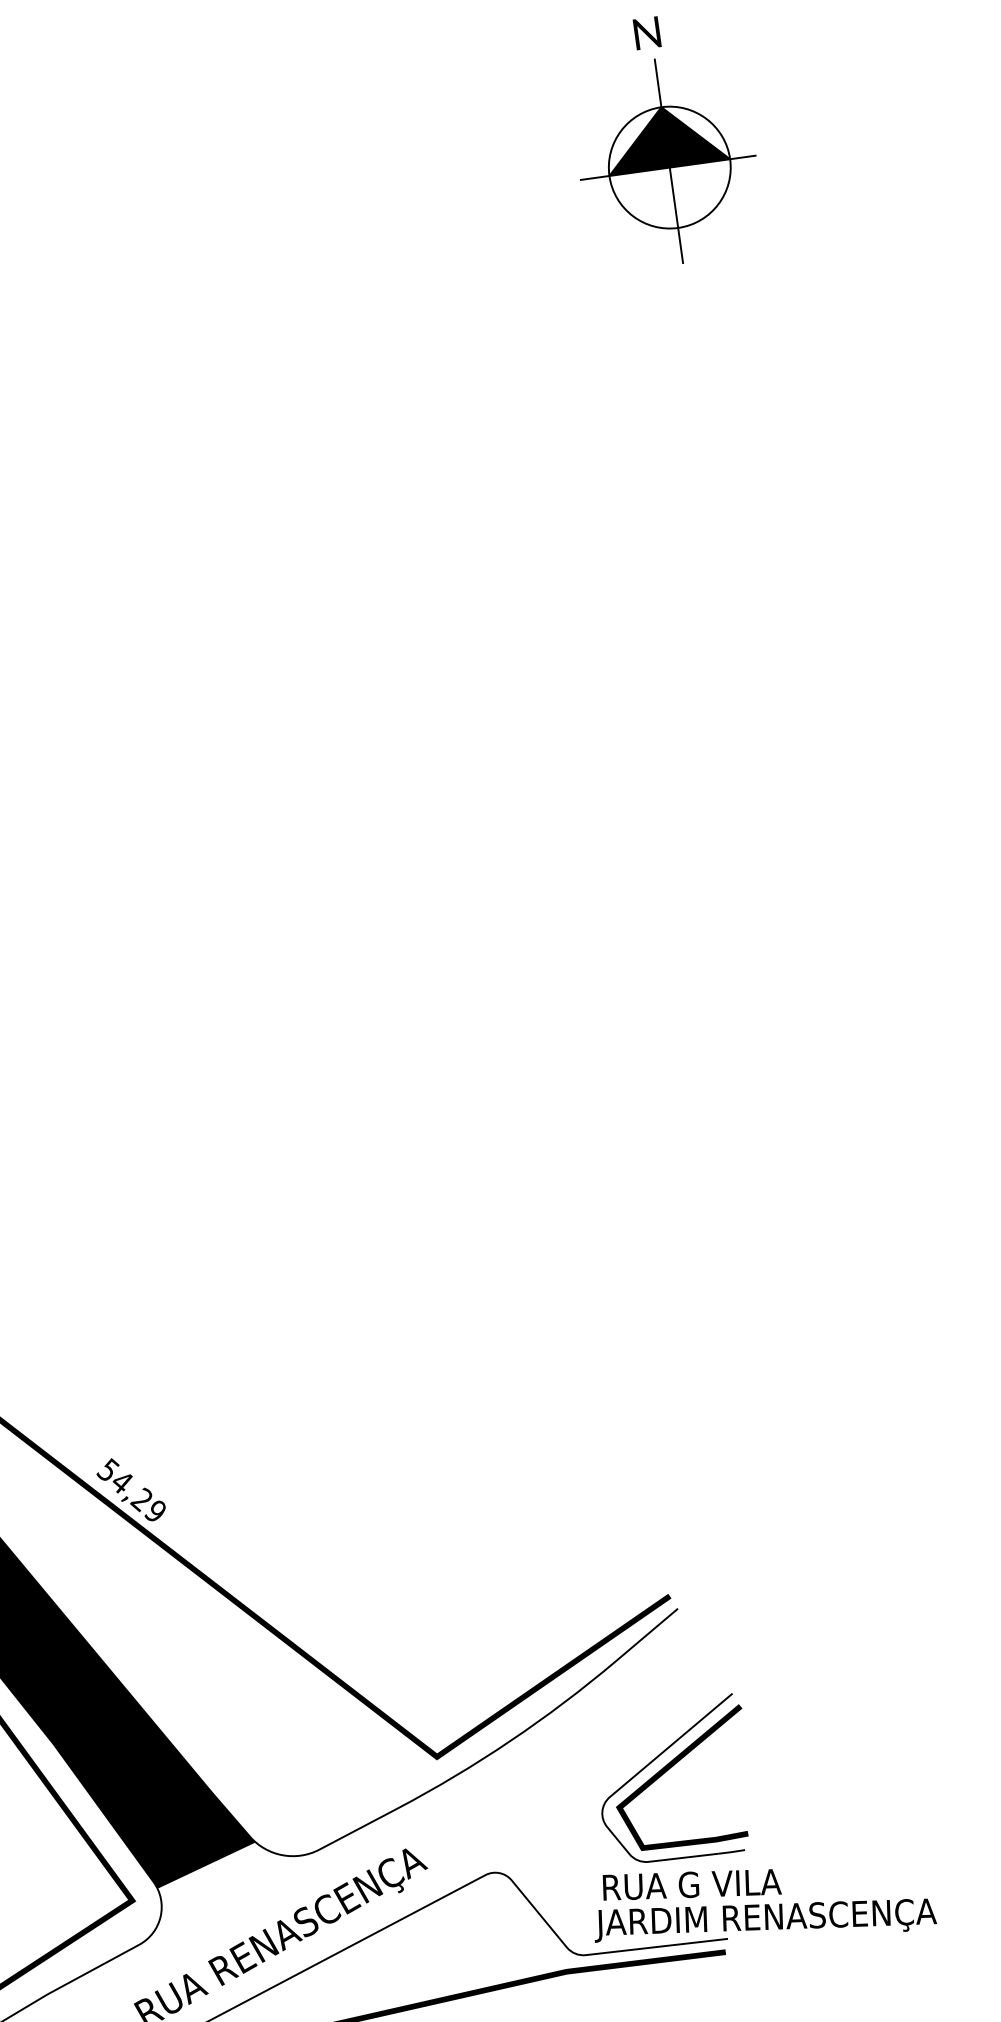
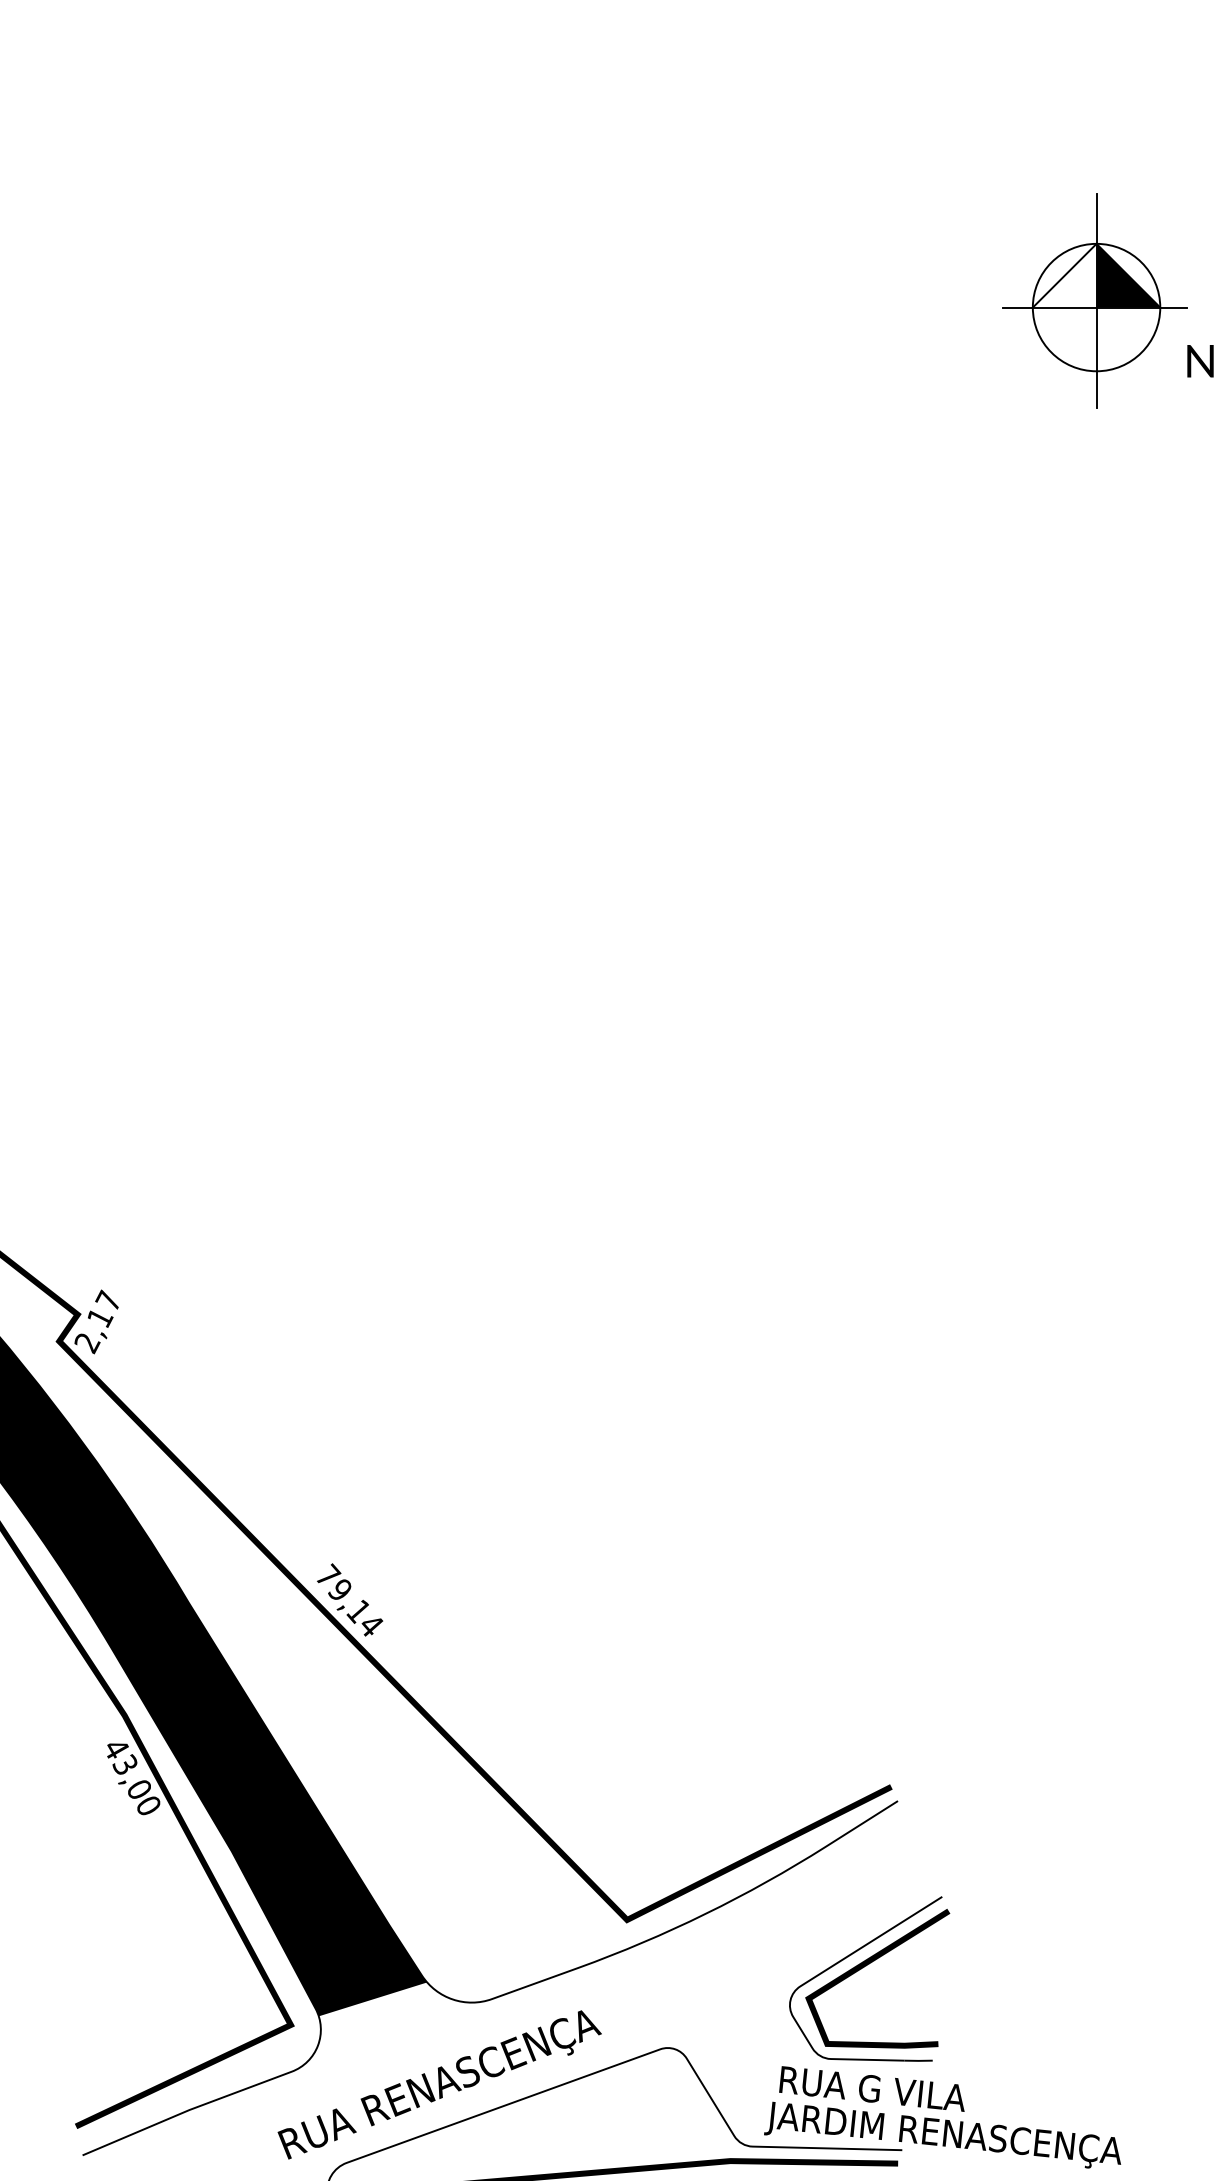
text: (647, 33) -> (1200, 361), moved
fill: (635, 141) -> (1064, 275), removed
text: (131, 1489) -> (349, 1599), 54,29 -> 79,14

